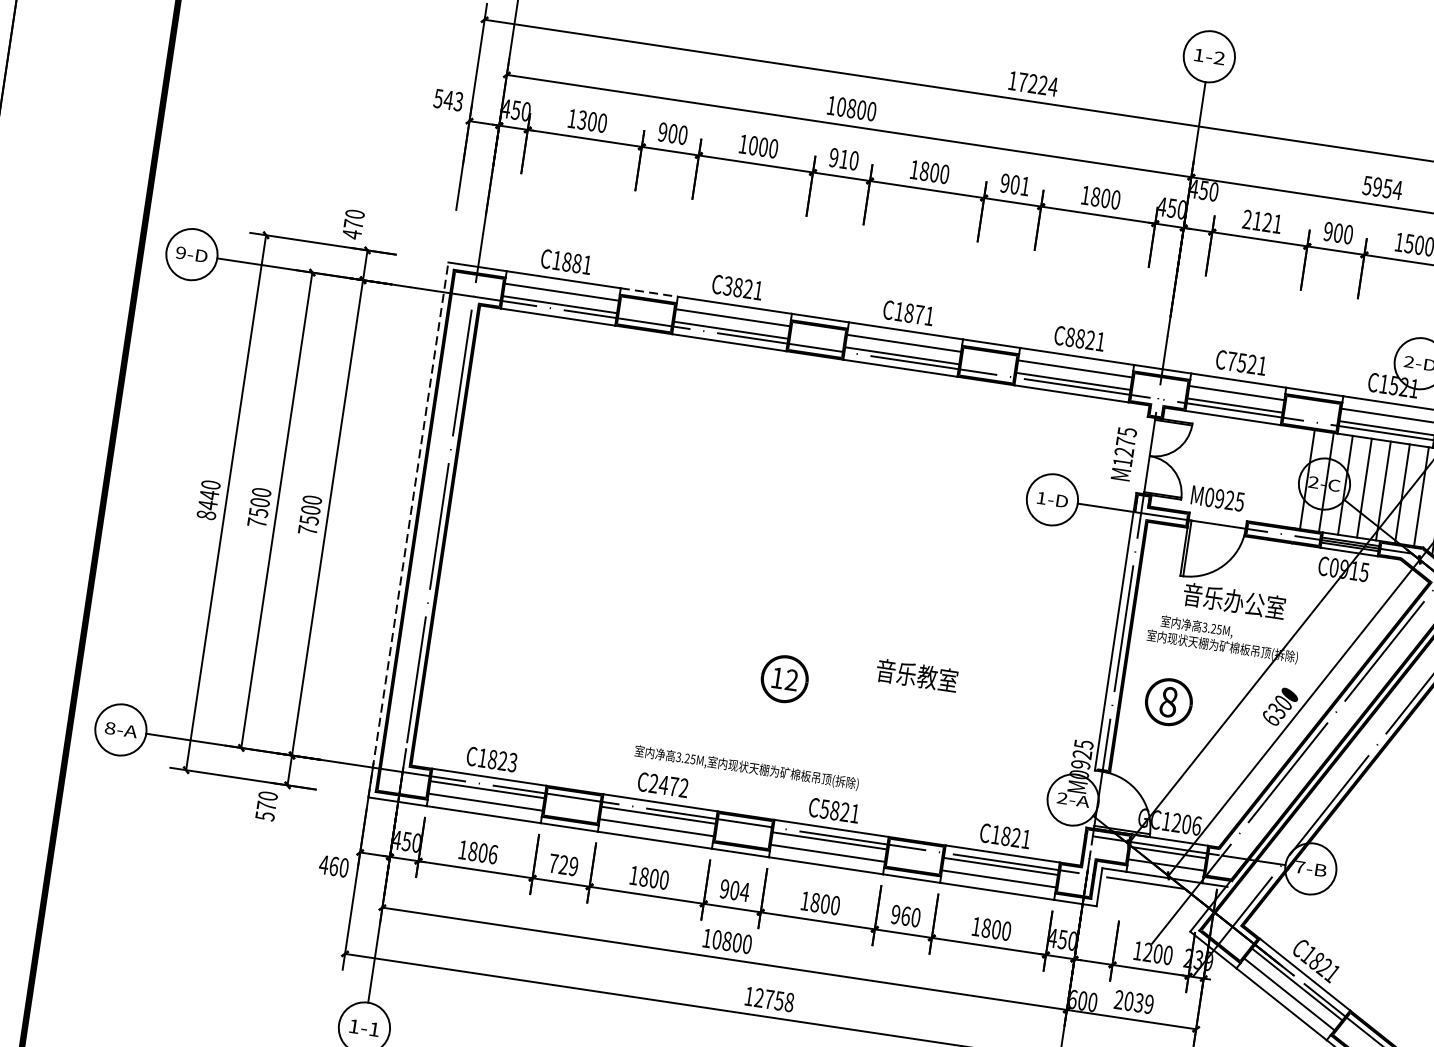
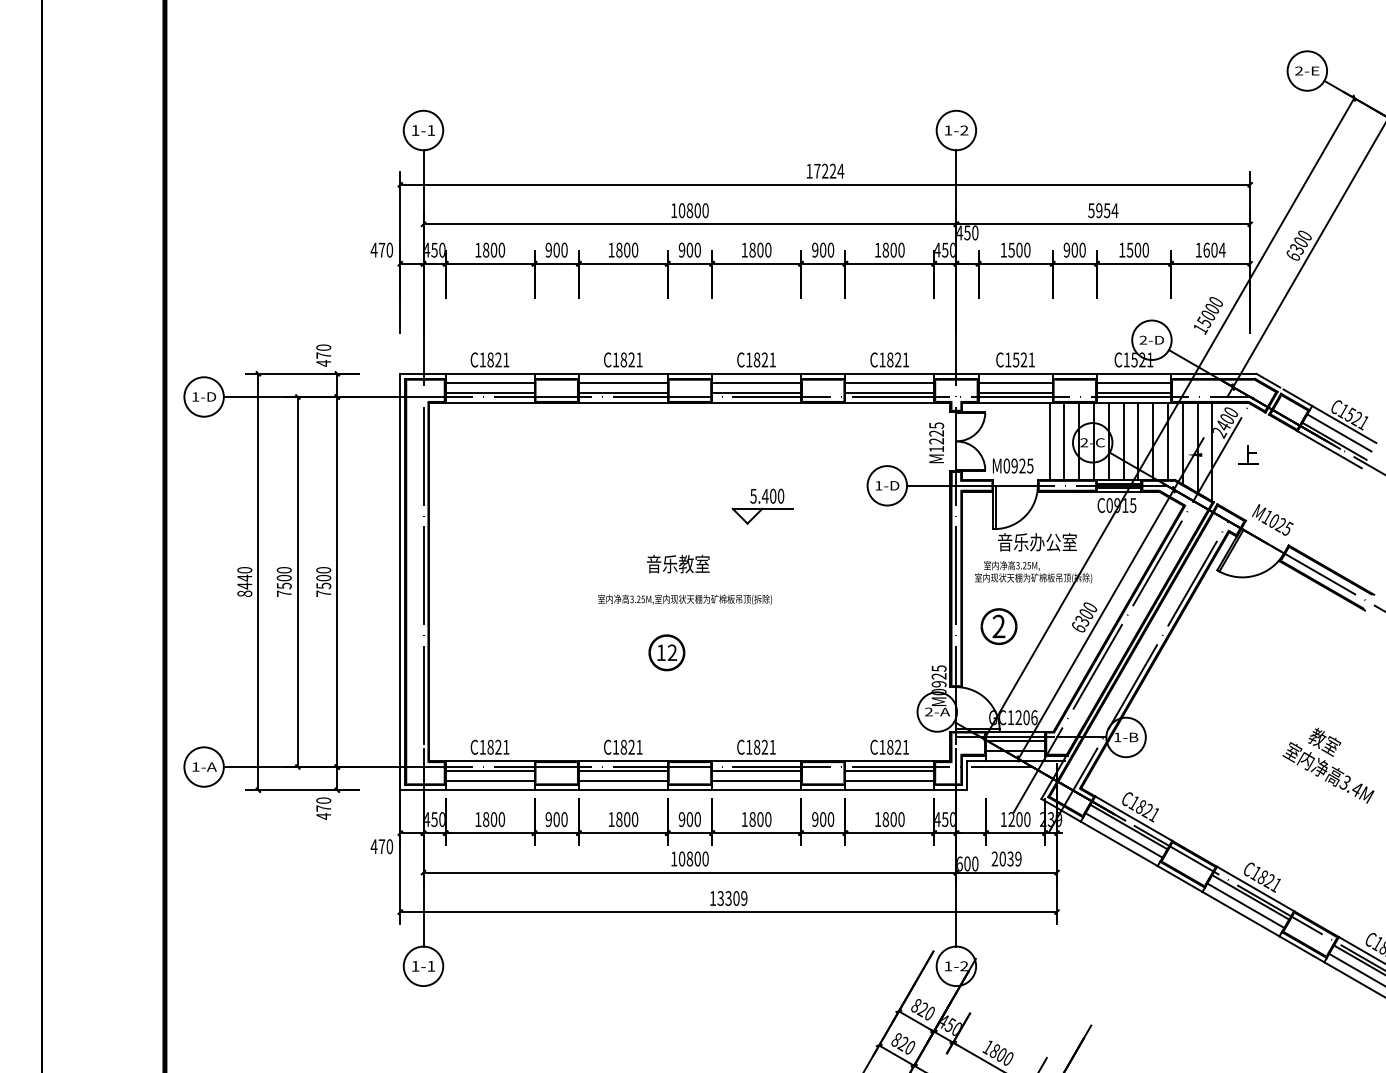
text: (448, 99) -> (381, 249), 543 -> 470
text: (581, 119) -> (485, 249), 1300 -> 1800
text: (753, 146) -> (619, 250), 1000 -> 1800
text: (843, 158) -> (689, 249), 910 -> 900
text: (1024, 185) -> (830, 249), 901 -> 900
text: (1262, 220) -> (1015, 249), 2121 -> 1500
text: (180, 252) -> (195, 396), 9-D -> 1-D
text: (577, 262) -> (498, 359), C1881 -> C1821
text: (727, 285) -> (615, 359), C3821 -> C1821
line: (650, 292) -> (557, 373), dashed -> solid
text: (918, 314) -> (764, 359), C1871 -> C1821
text: (1070, 336) -> (882, 359), C8821 -> C1821
text: (1232, 360) -> (1008, 359), C7521 -> C1521
text: (1125, 442) -> (936, 433), M1275 -> M1225
line: (1269, 472) -> (1049, 440), added
line: (1288, 475) -> (1064, 440), added
part: (888, 502) -> (762, 506), added
line: (408, 529) -> (400, 581), dashed -> solid
fill: (1115, 641) -> (951, 586), added
text: (917, 674) -> (678, 563), moved
text: (784, 678) -> (666, 652), moved
text: (1168, 701) -> (998, 626), 8 -> 2
text: (109, 727) -> (195, 766), 8-A -> 1-A
text: (513, 761) -> (506, 746), C1823 -> C1821
text: (747, 767) -> (685, 599), moved
text: (668, 784) -> (627, 746), C2472 -> C1821
text: (825, 809) -> (749, 747), C5821 -> C1821
text: (264, 815) -> (323, 815), 570 -> 470
text: (492, 854) -> (501, 819), 1806 -> 1800
text: (563, 864) -> (556, 819), 729 -> 900
text: (333, 866) -> (381, 846), 460 -> 470
text: (1299, 867) -> (1117, 737), 7-B -> 1-B
text: (744, 892) -> (697, 819), 904 -> 900
text: (906, 916) -> (823, 819), 960 -> 900
text: (774, 1000) -> (732, 898), 12758 -> 13309

